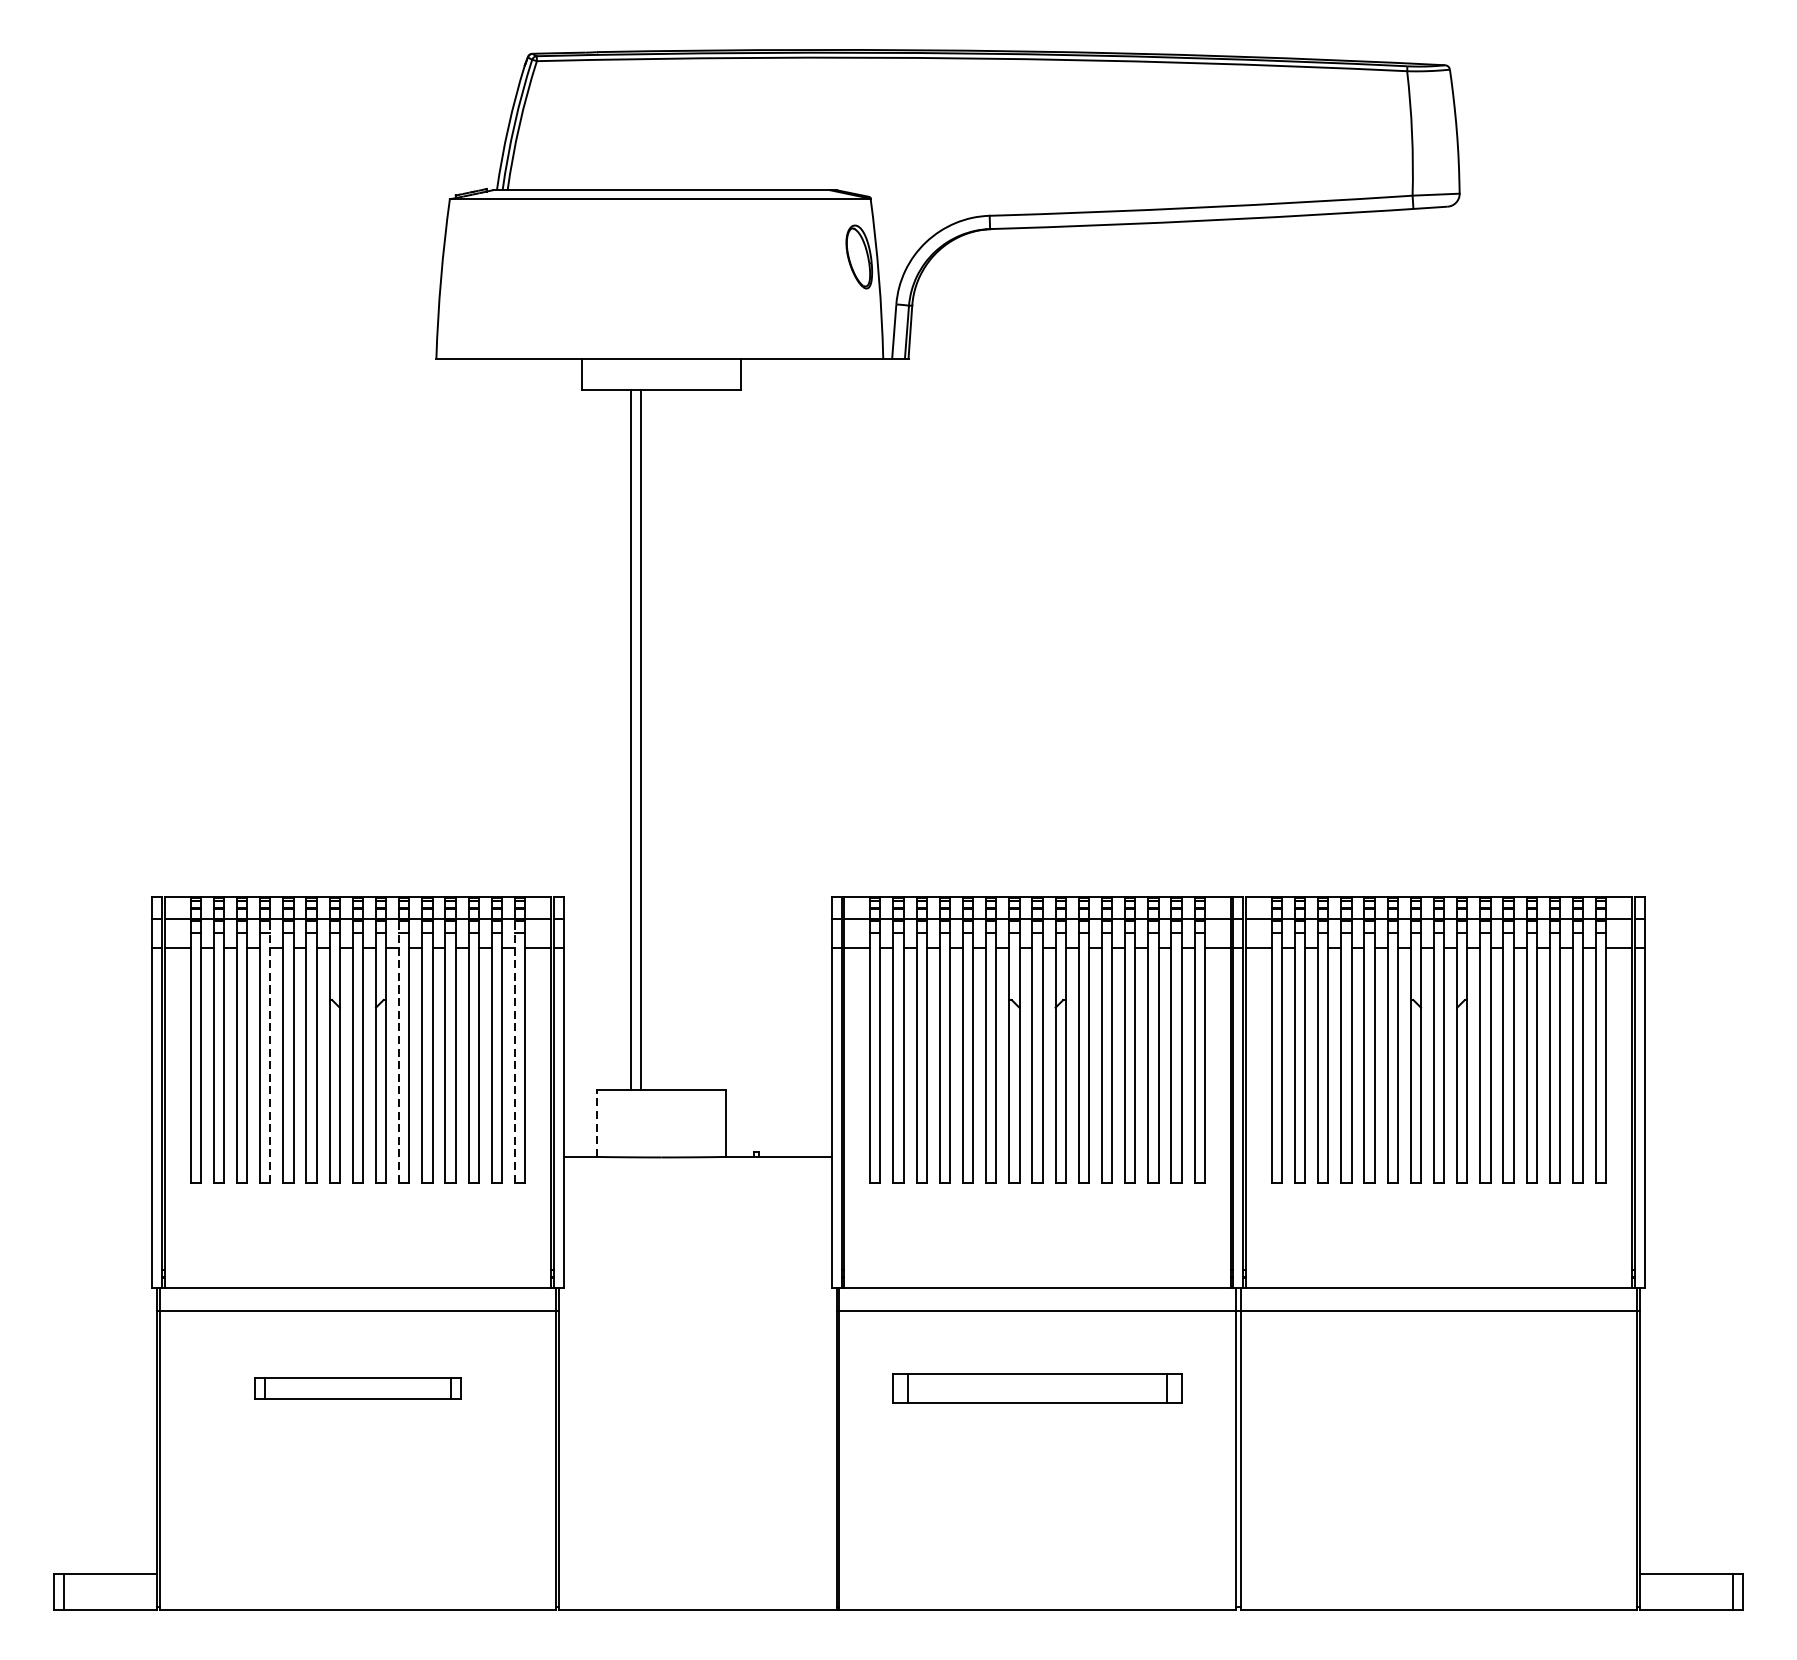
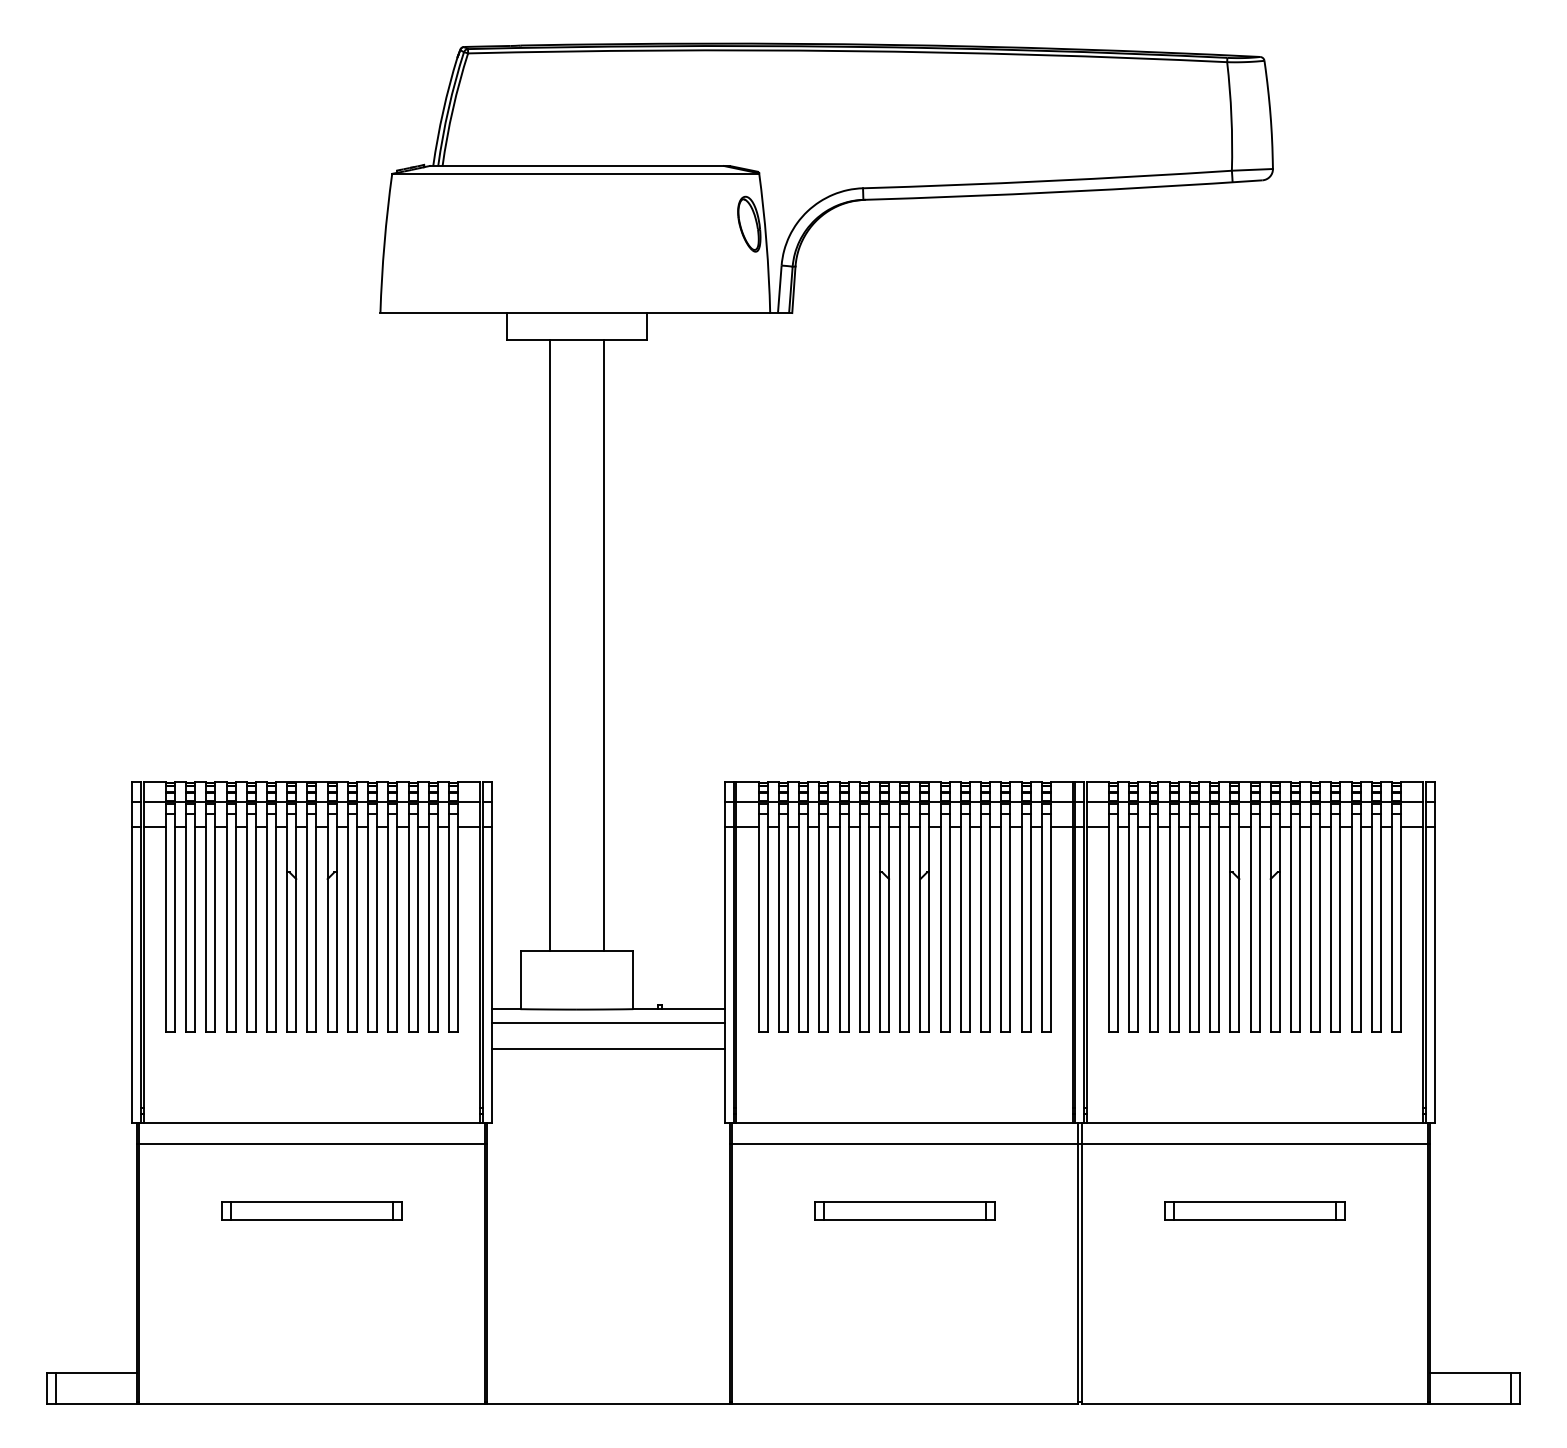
line: (640, 739) -> (603, 645), moved
line: (270, 1051) -> (235, 917), dashed -> solid
line: (398, 1051) -> (347, 917), dashed -> solid
line: (514, 1051) -> (448, 917), dashed -> solid
line: (596, 1122) -> (520, 979), dashed -> solid
line: (697, 1173) -> (608, 1023), added
line: (697, 1202) -> (608, 1048), added
part: (1037, 1387) -> (904, 1210), size x0.71
part: (1438, 1387) -> (1254, 1210), added

